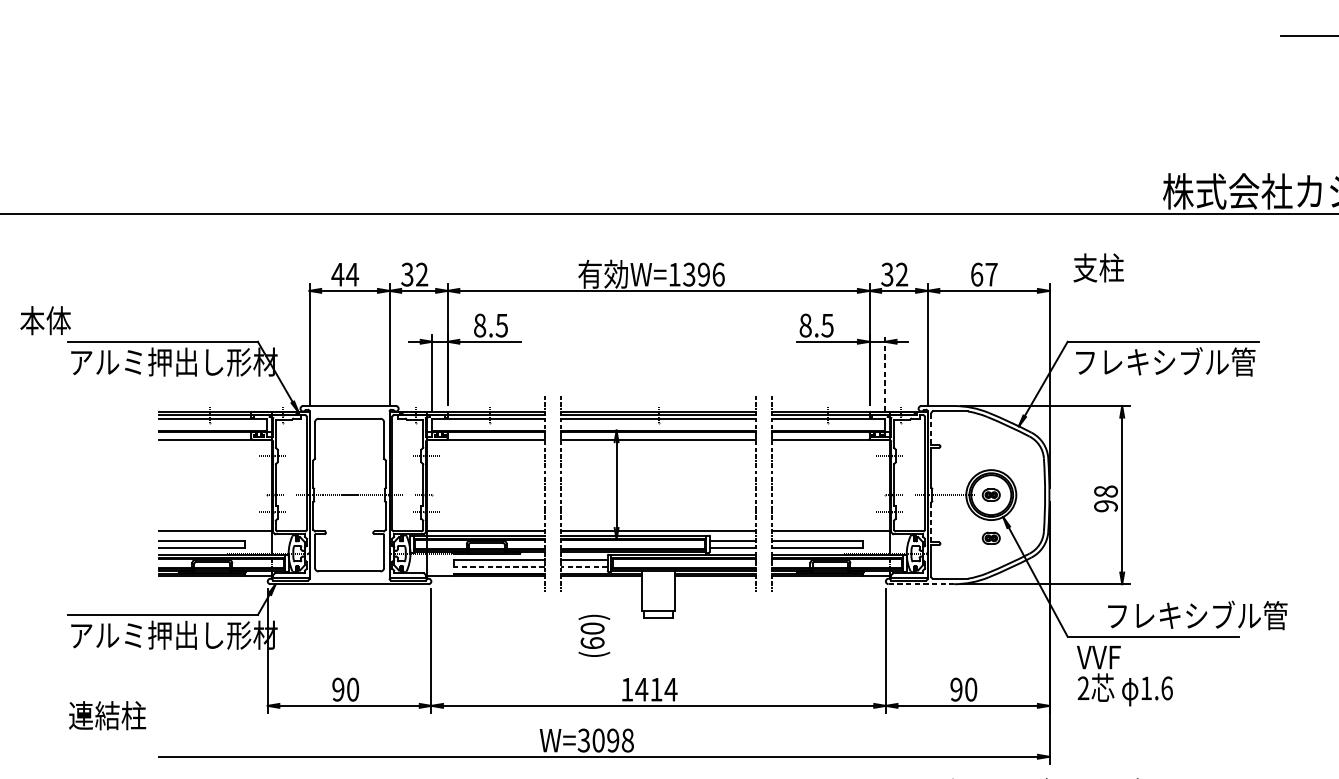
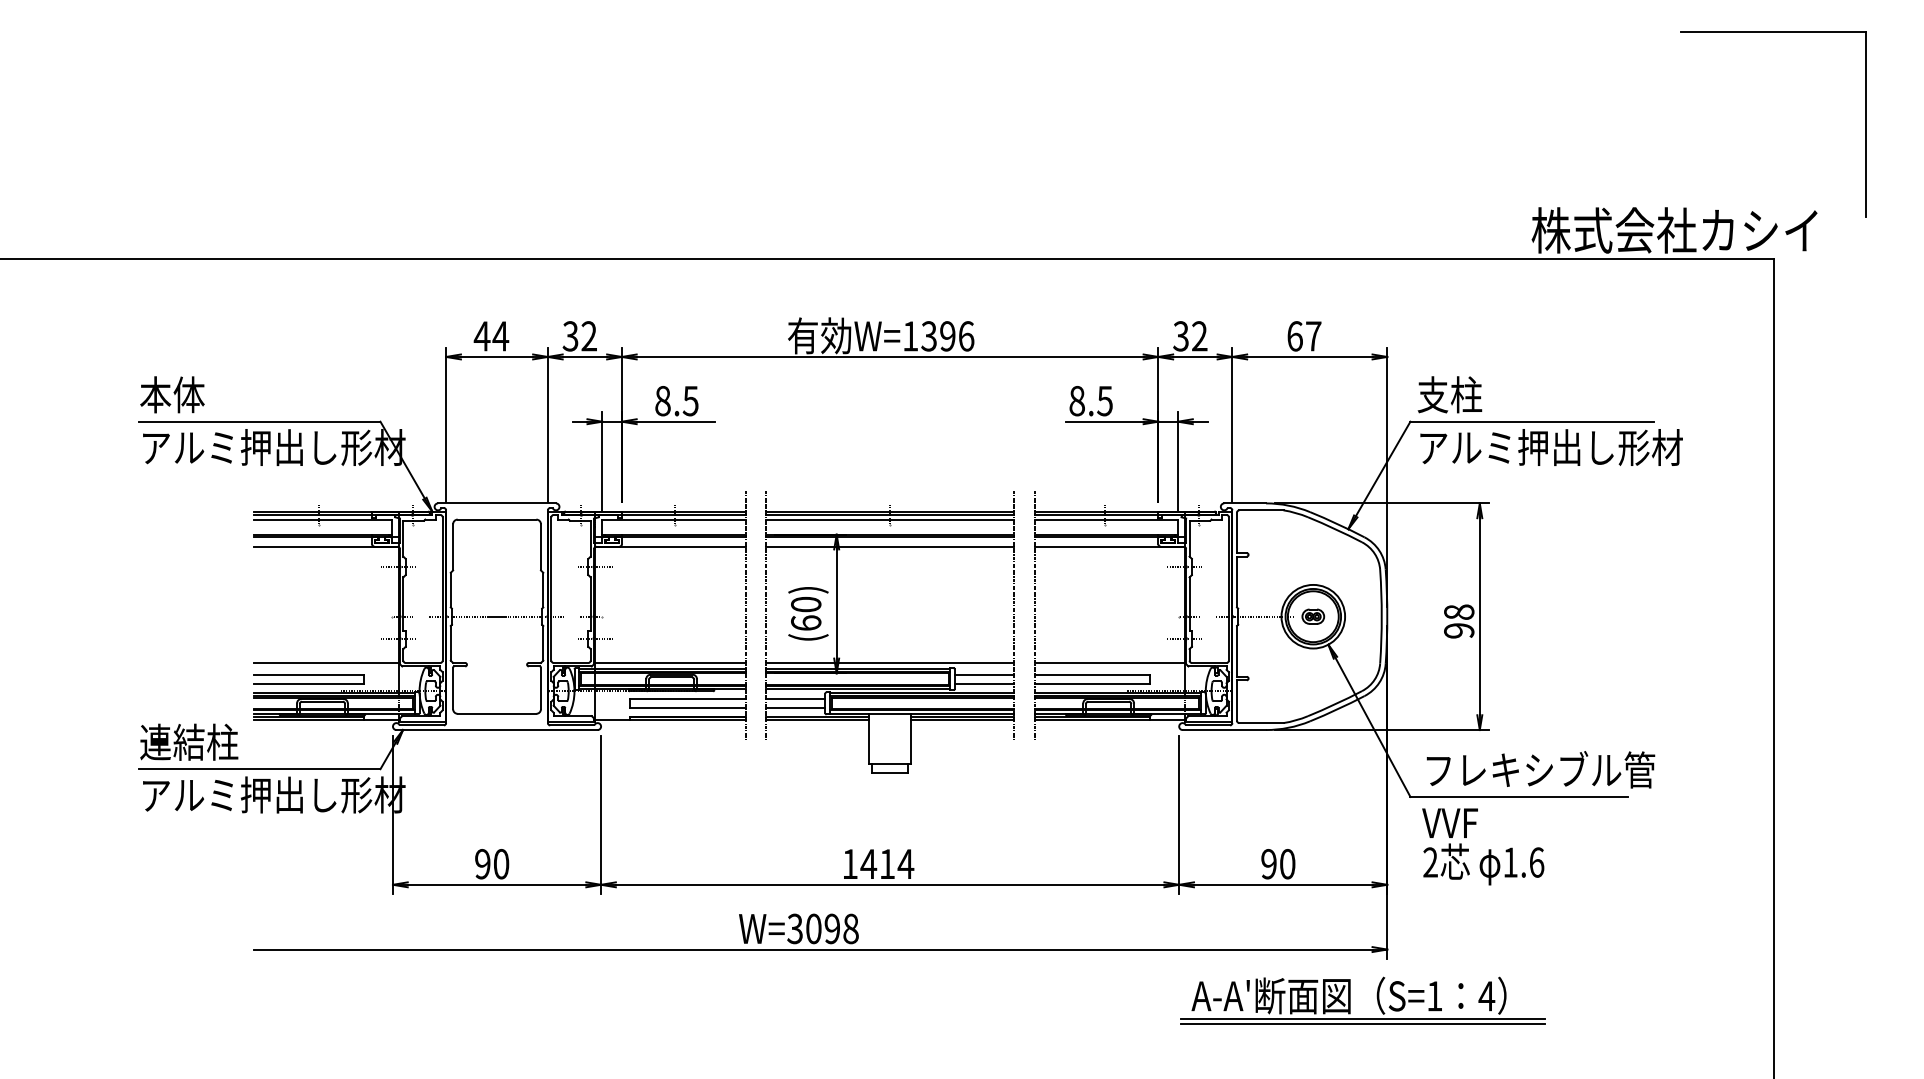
text: (1098, 267) -> (1449, 394), moved
text: (45, 320) -> (172, 394), moved
text: (1178, 362) -> (1551, 447), フレキシブル管 -> アルミ押出し形材
line: (885, 373) -> (1178, 461), dashed -> solid
line: (931, 429) -> (1237, 533), dashed -> solid
line: (931, 522) -> (1237, 651), dashed -> solid
part: (991, 538) -> (1313, 671), removed
line: (499, 567) -> (687, 708), dashed -> solid
line: (584, 567) -> (795, 708), dashed -> solid
line: (921, 584) -> (1224, 730), dashed -> solid
text: (1197, 615) -> (1540, 769), moved
text: (594, 635) -> (808, 613), moved
text: (107, 715) -> (189, 741), moved

